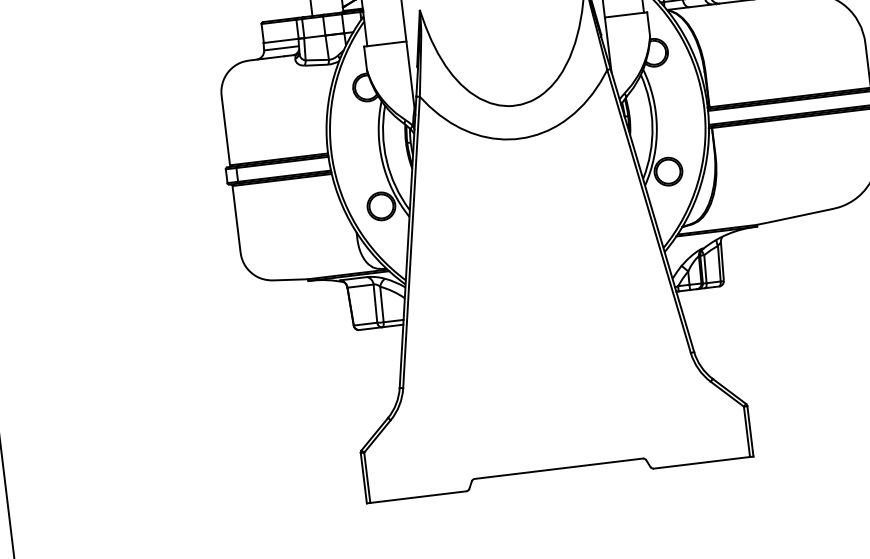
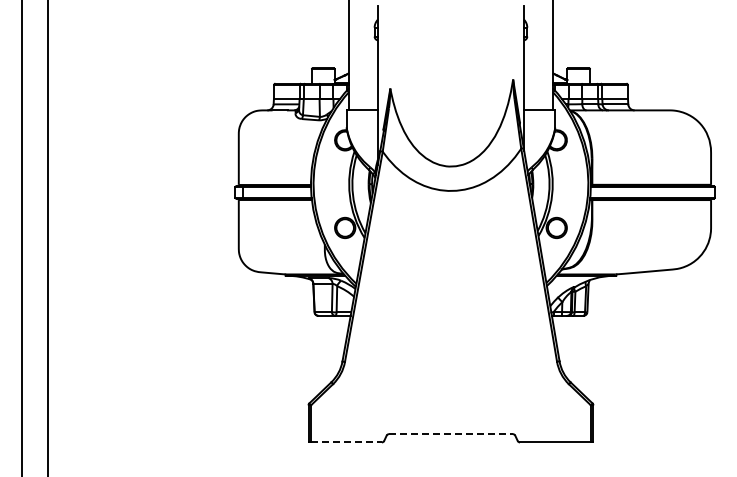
line: (558, 469) -> (450, 434), solid -> dashed
line: (418, 497) -> (346, 442), solid -> dashed

